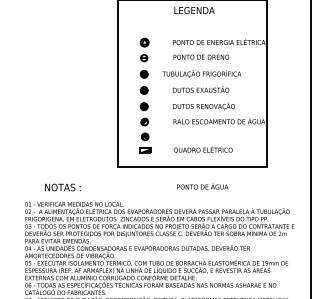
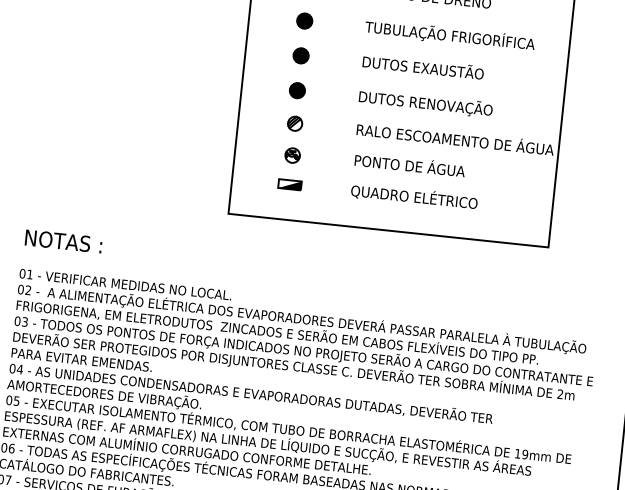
text: (201, 73) -> (449, 34), moved
text: (202, 186) -> (409, 164), moved
text: (62, 187) -> (62, 241), moved

